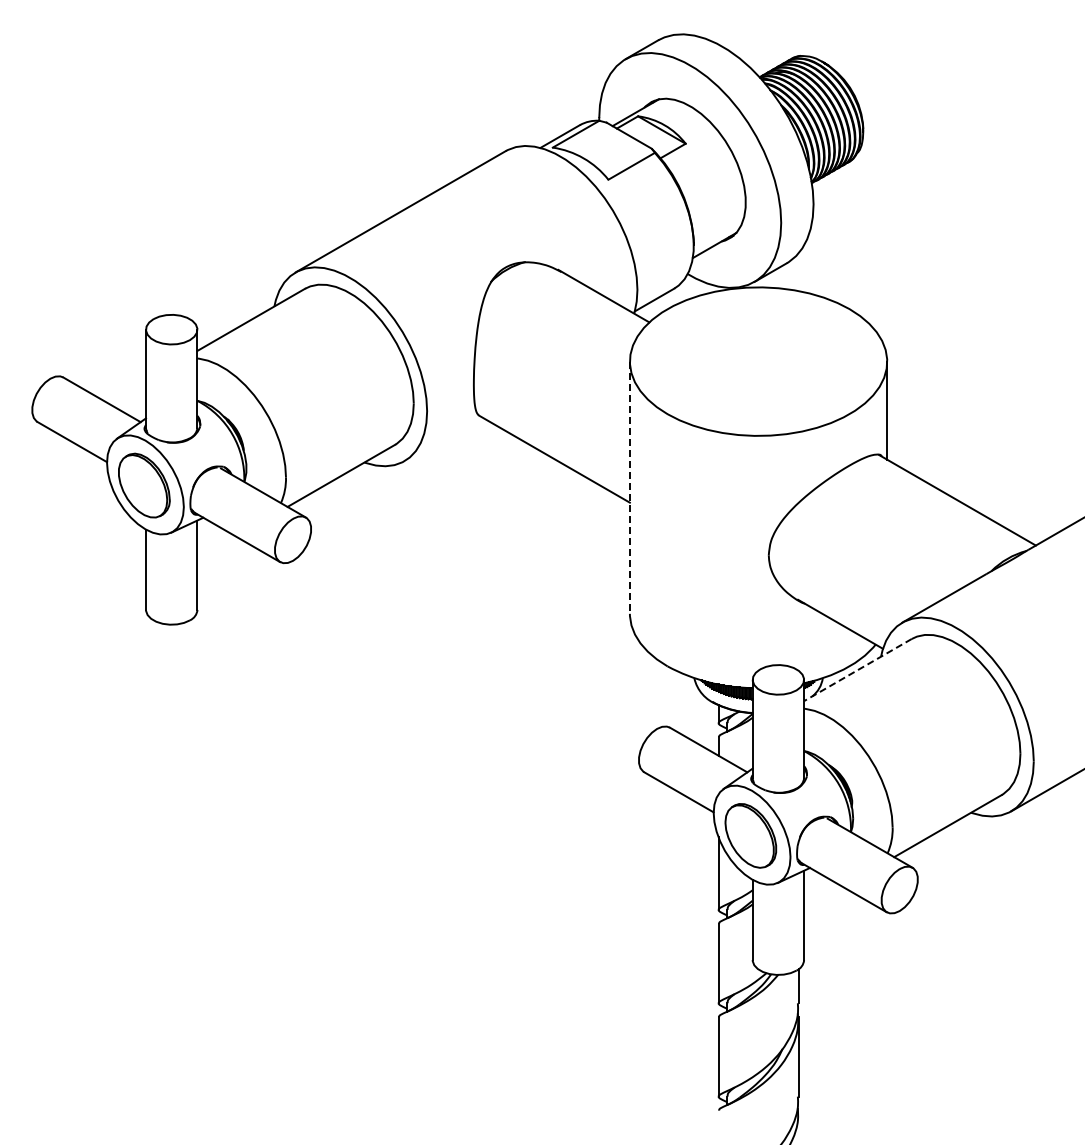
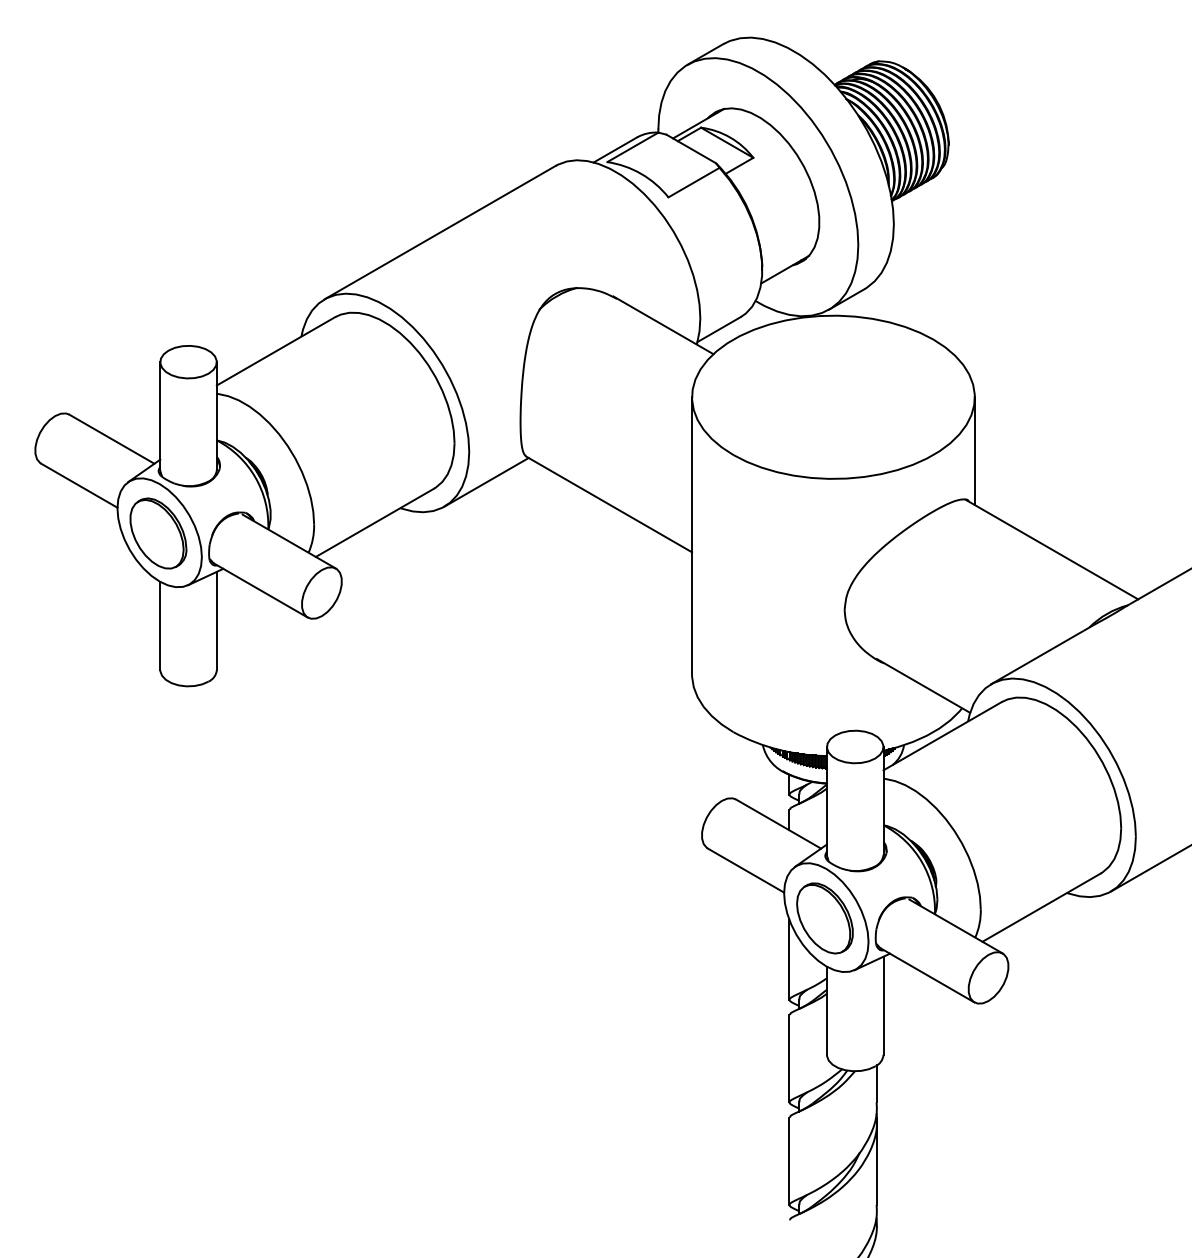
line: (442, 438) -> (486, 481), added
line: (629, 488) -> (691, 536), dashed -> solid
line: (857, 670) -> (942, 736), dashed -> solid

